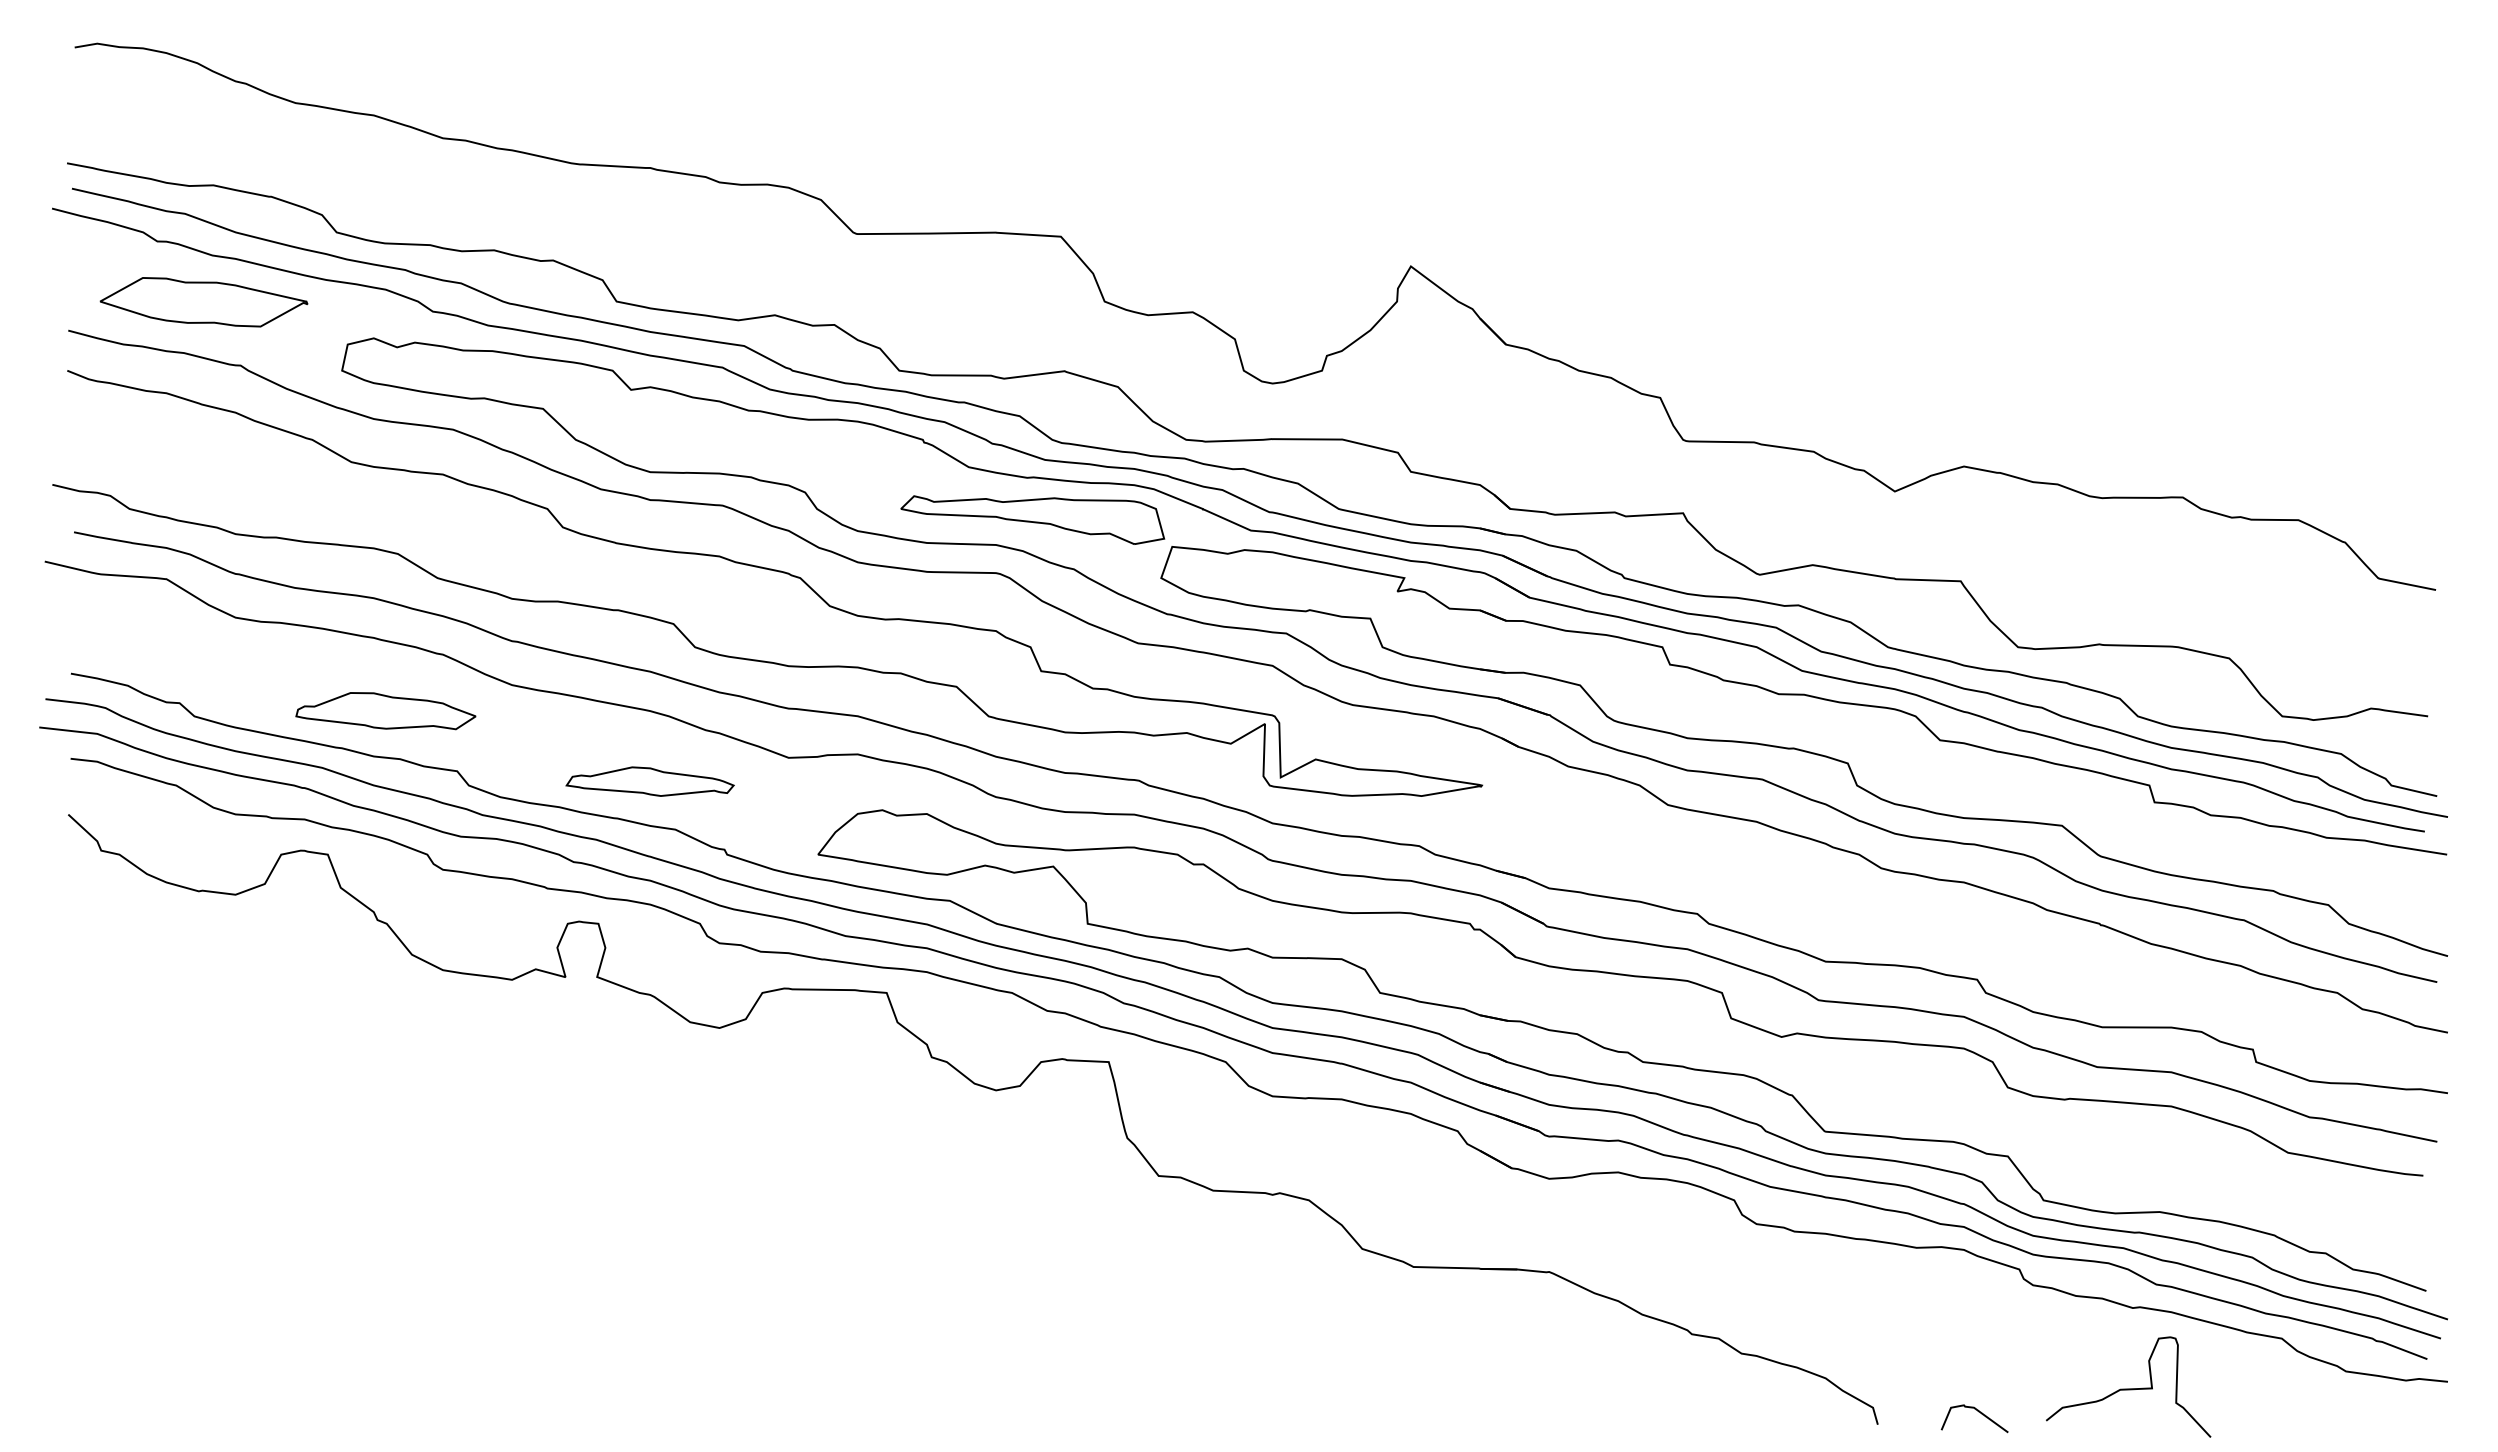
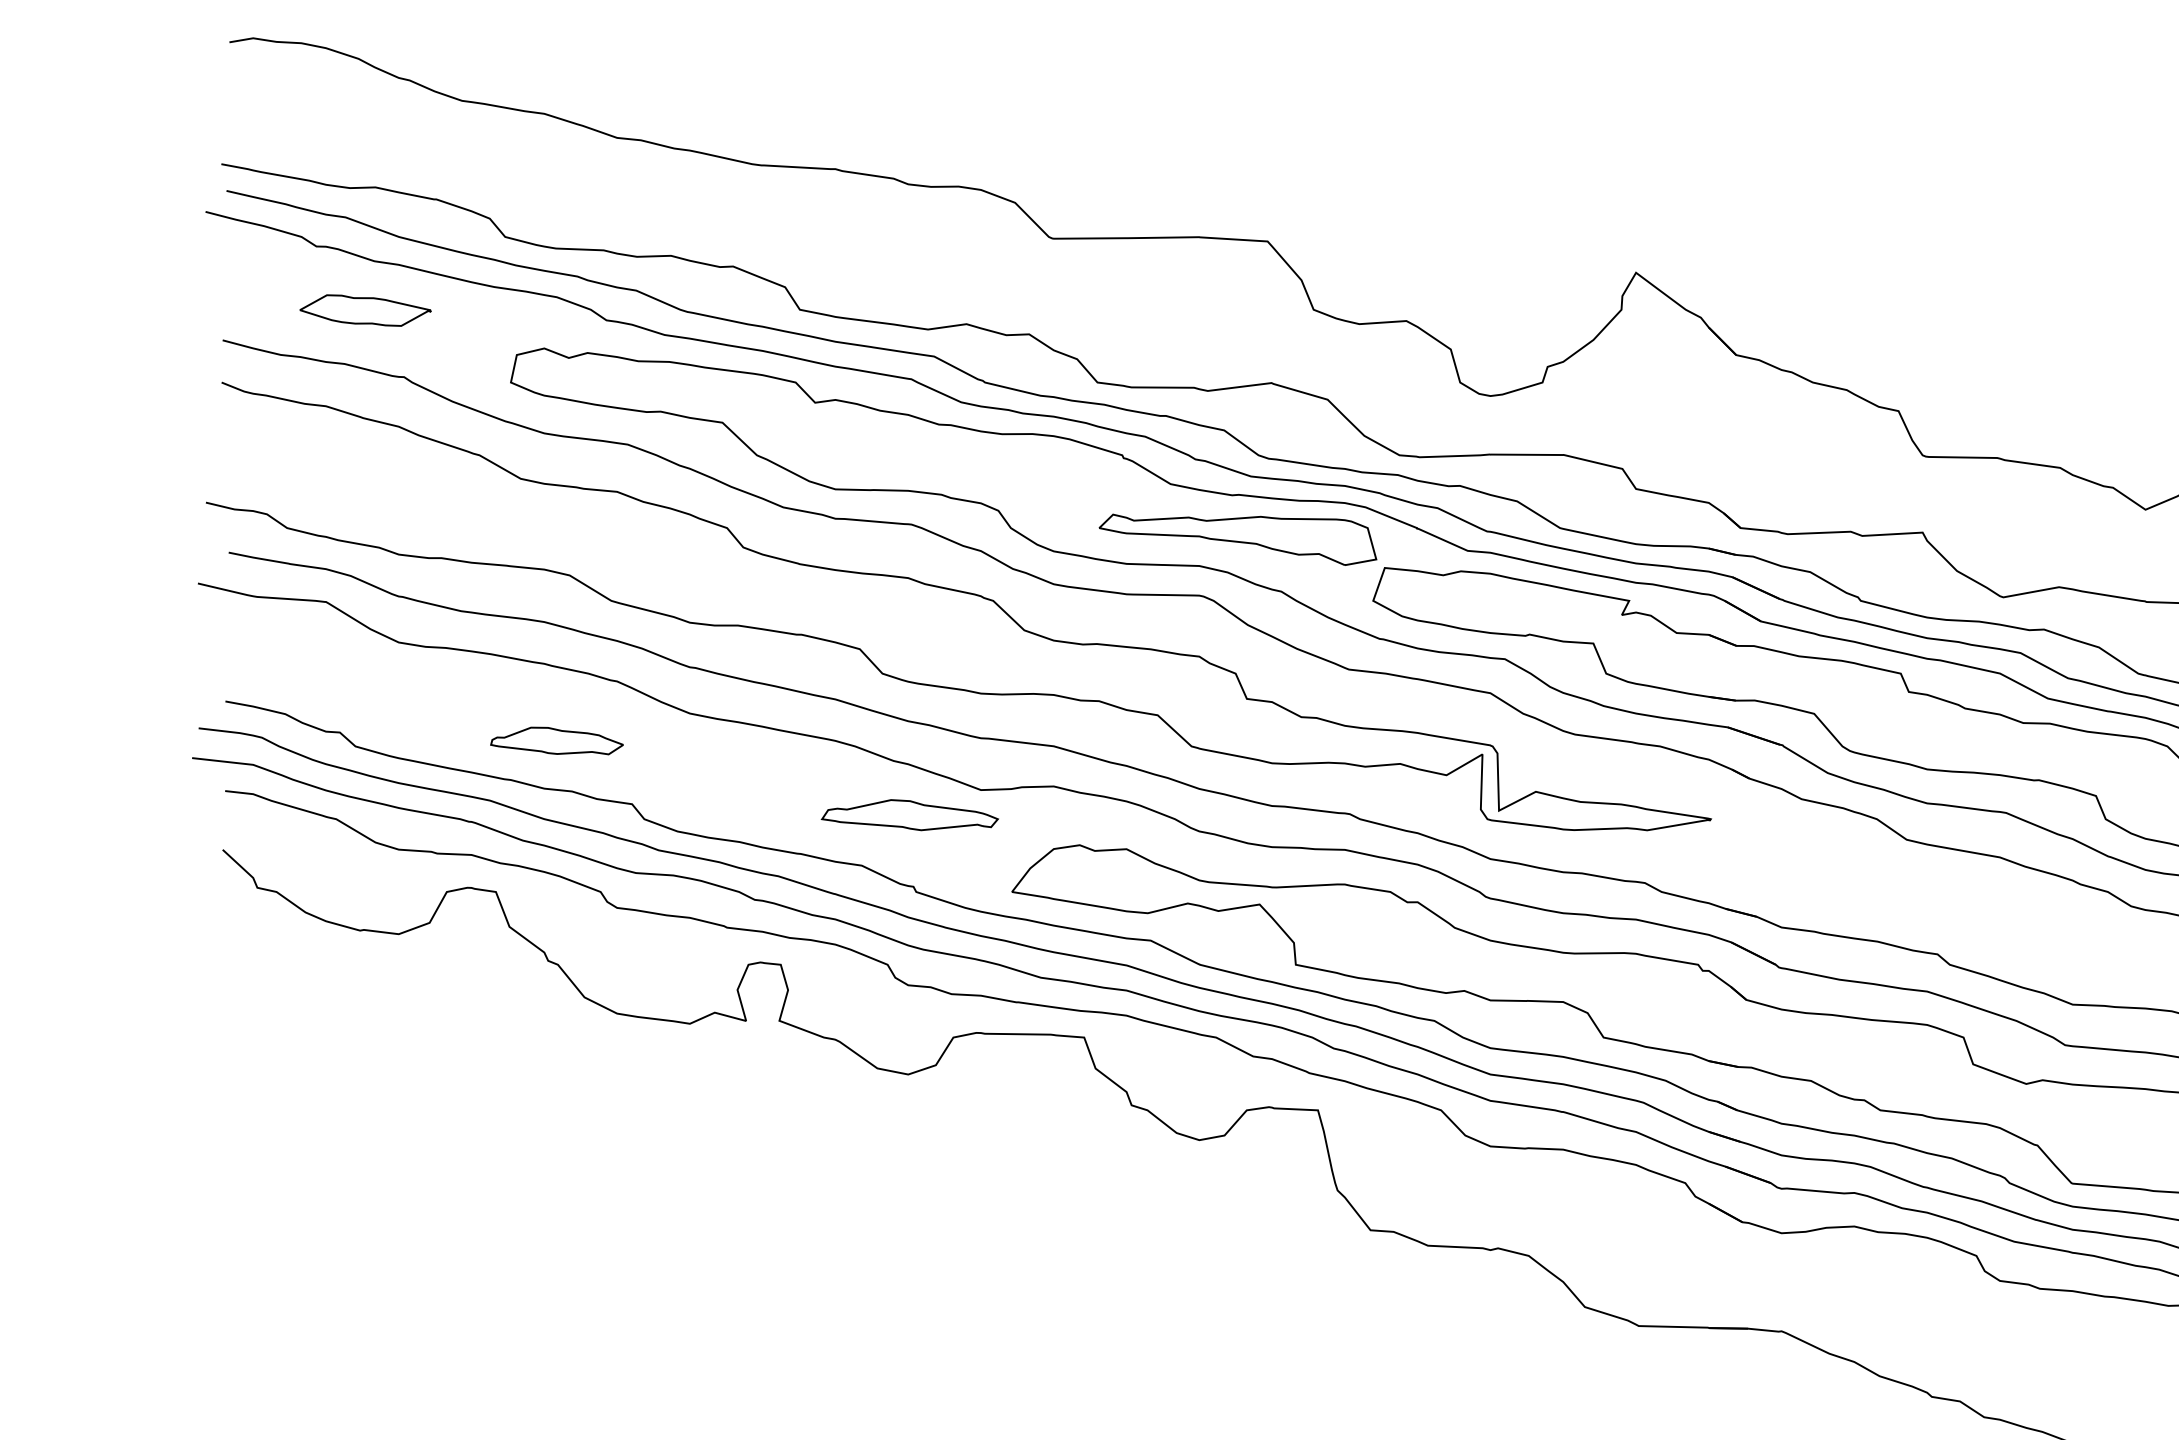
part: (203, 302) -> (365, 310), size x0.6
part: (385, 711) -> (556, 741), size x0.7
part: (649, 781) -> (909, 814), moved

